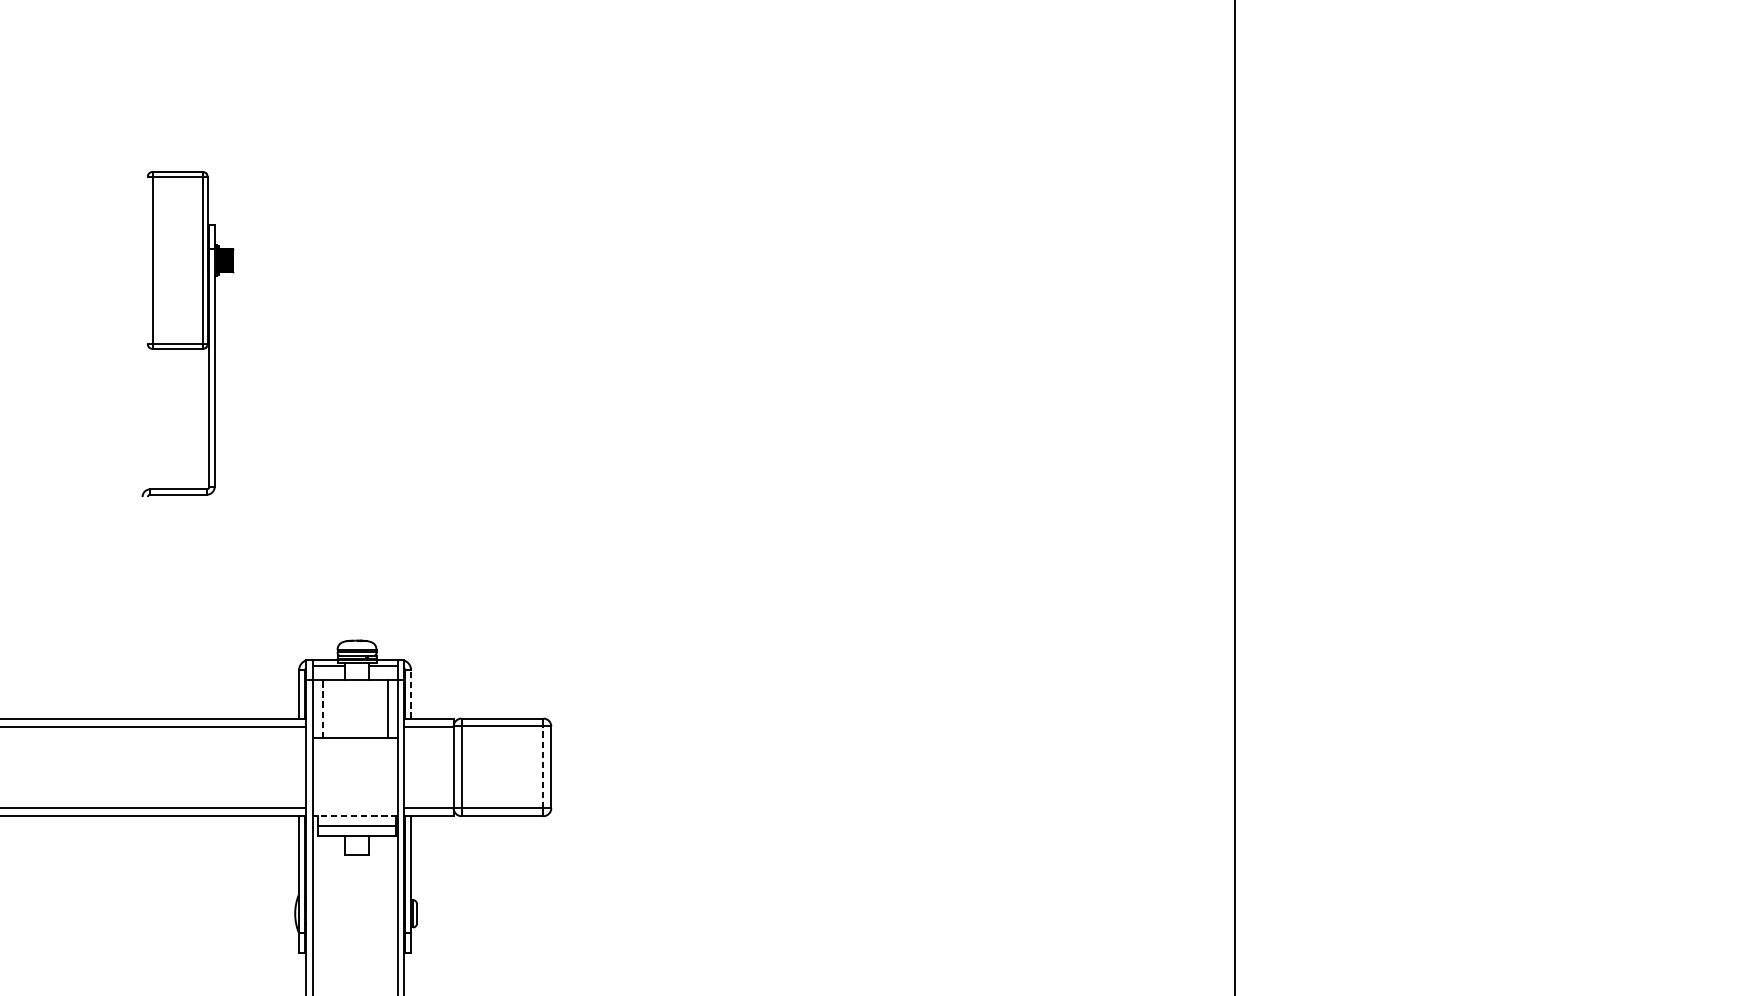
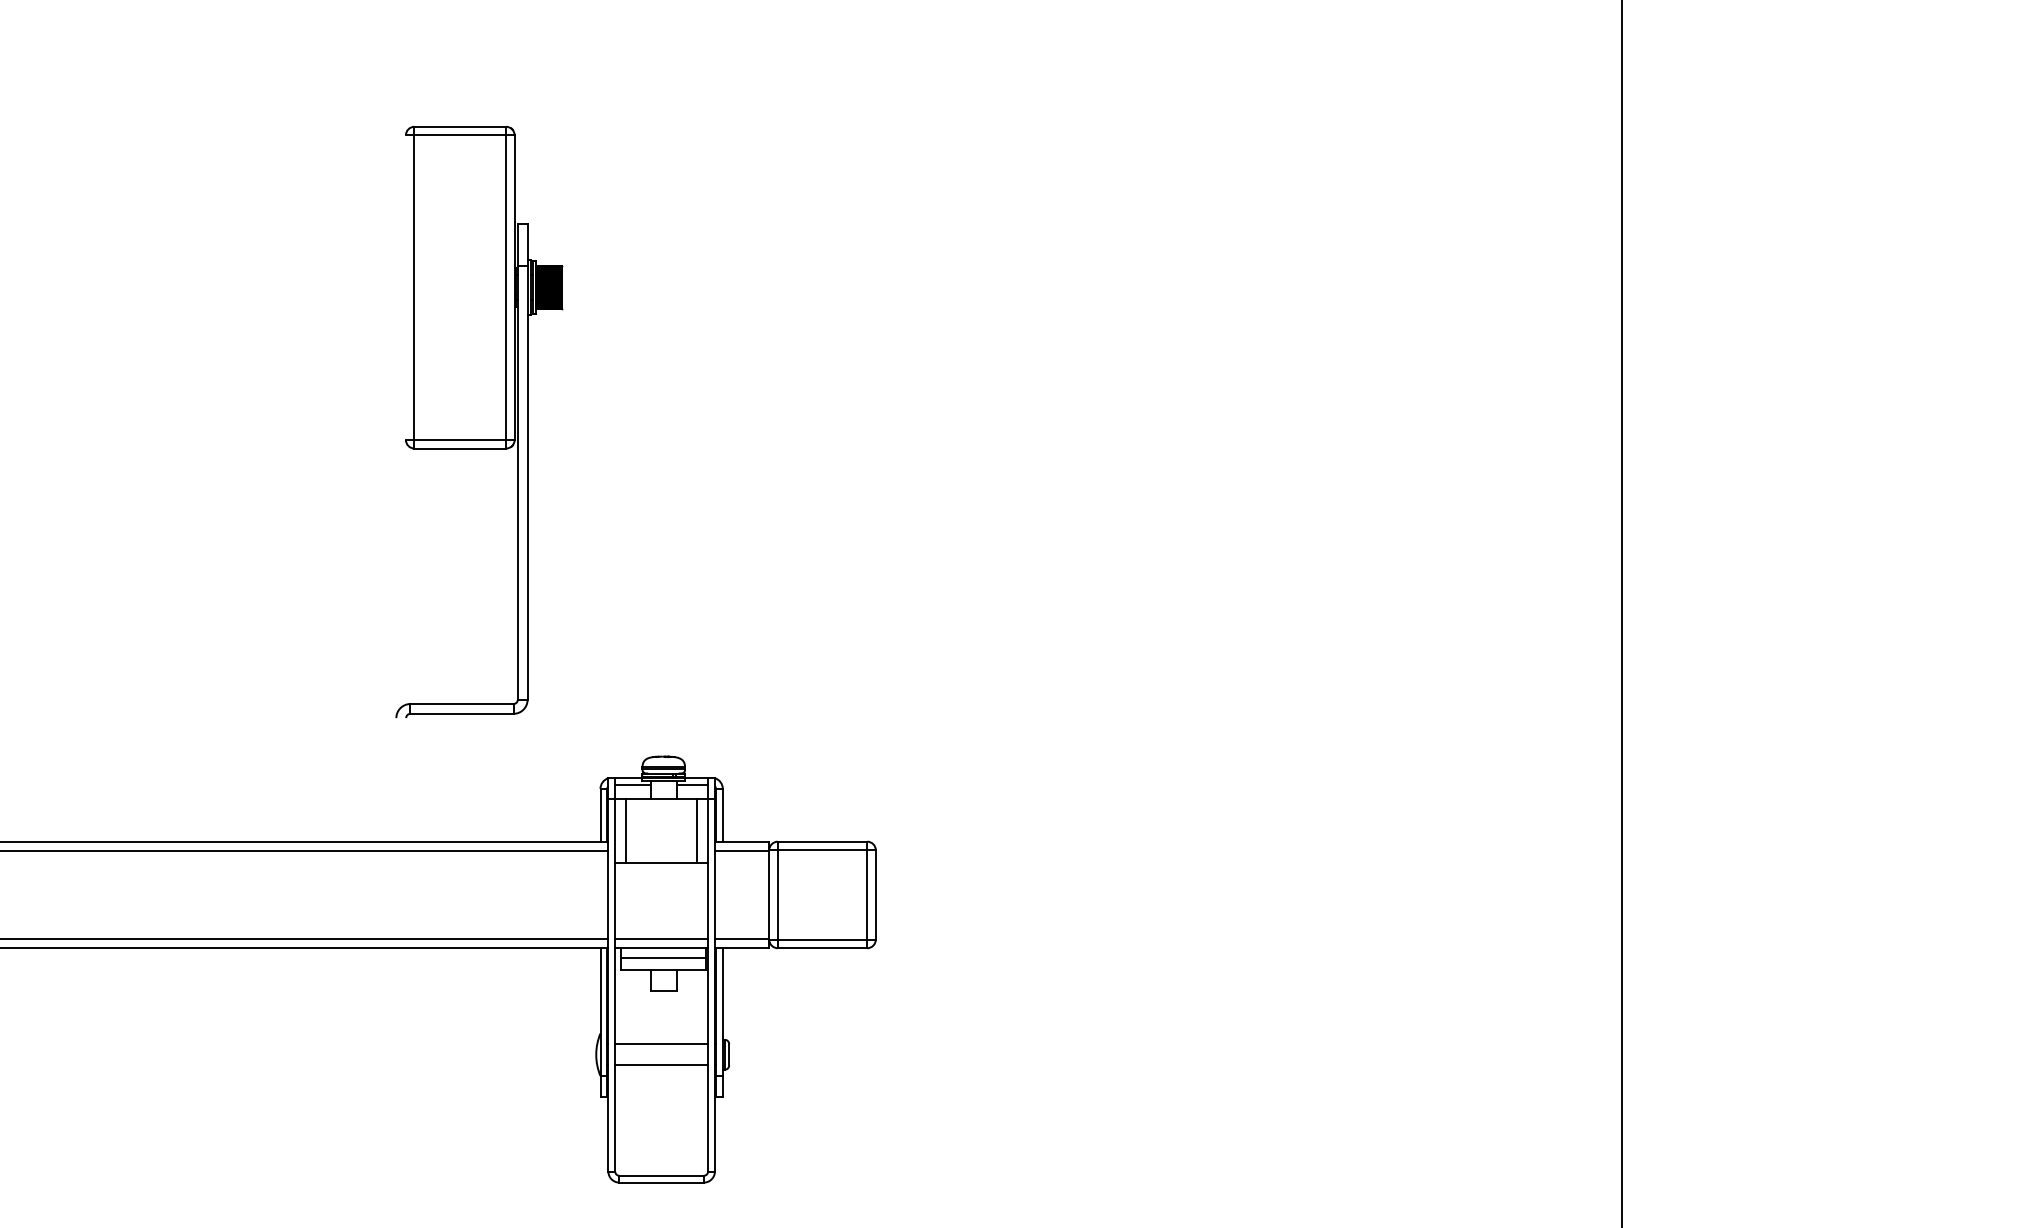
part: (188, 334) -> (479, 422), size x1.67
line: (410, 693) -> (722, 814), dashed -> solid
line: (322, 709) -> (626, 831), dashed -> solid
line: (543, 766) -> (867, 894), dashed -> solid
line: (354, 807) -> (661, 938), added
line: (354, 816) -> (661, 948), dashed -> solid
line: (354, 904) -> (661, 1044), added
line: (354, 923) -> (661, 1065), added

